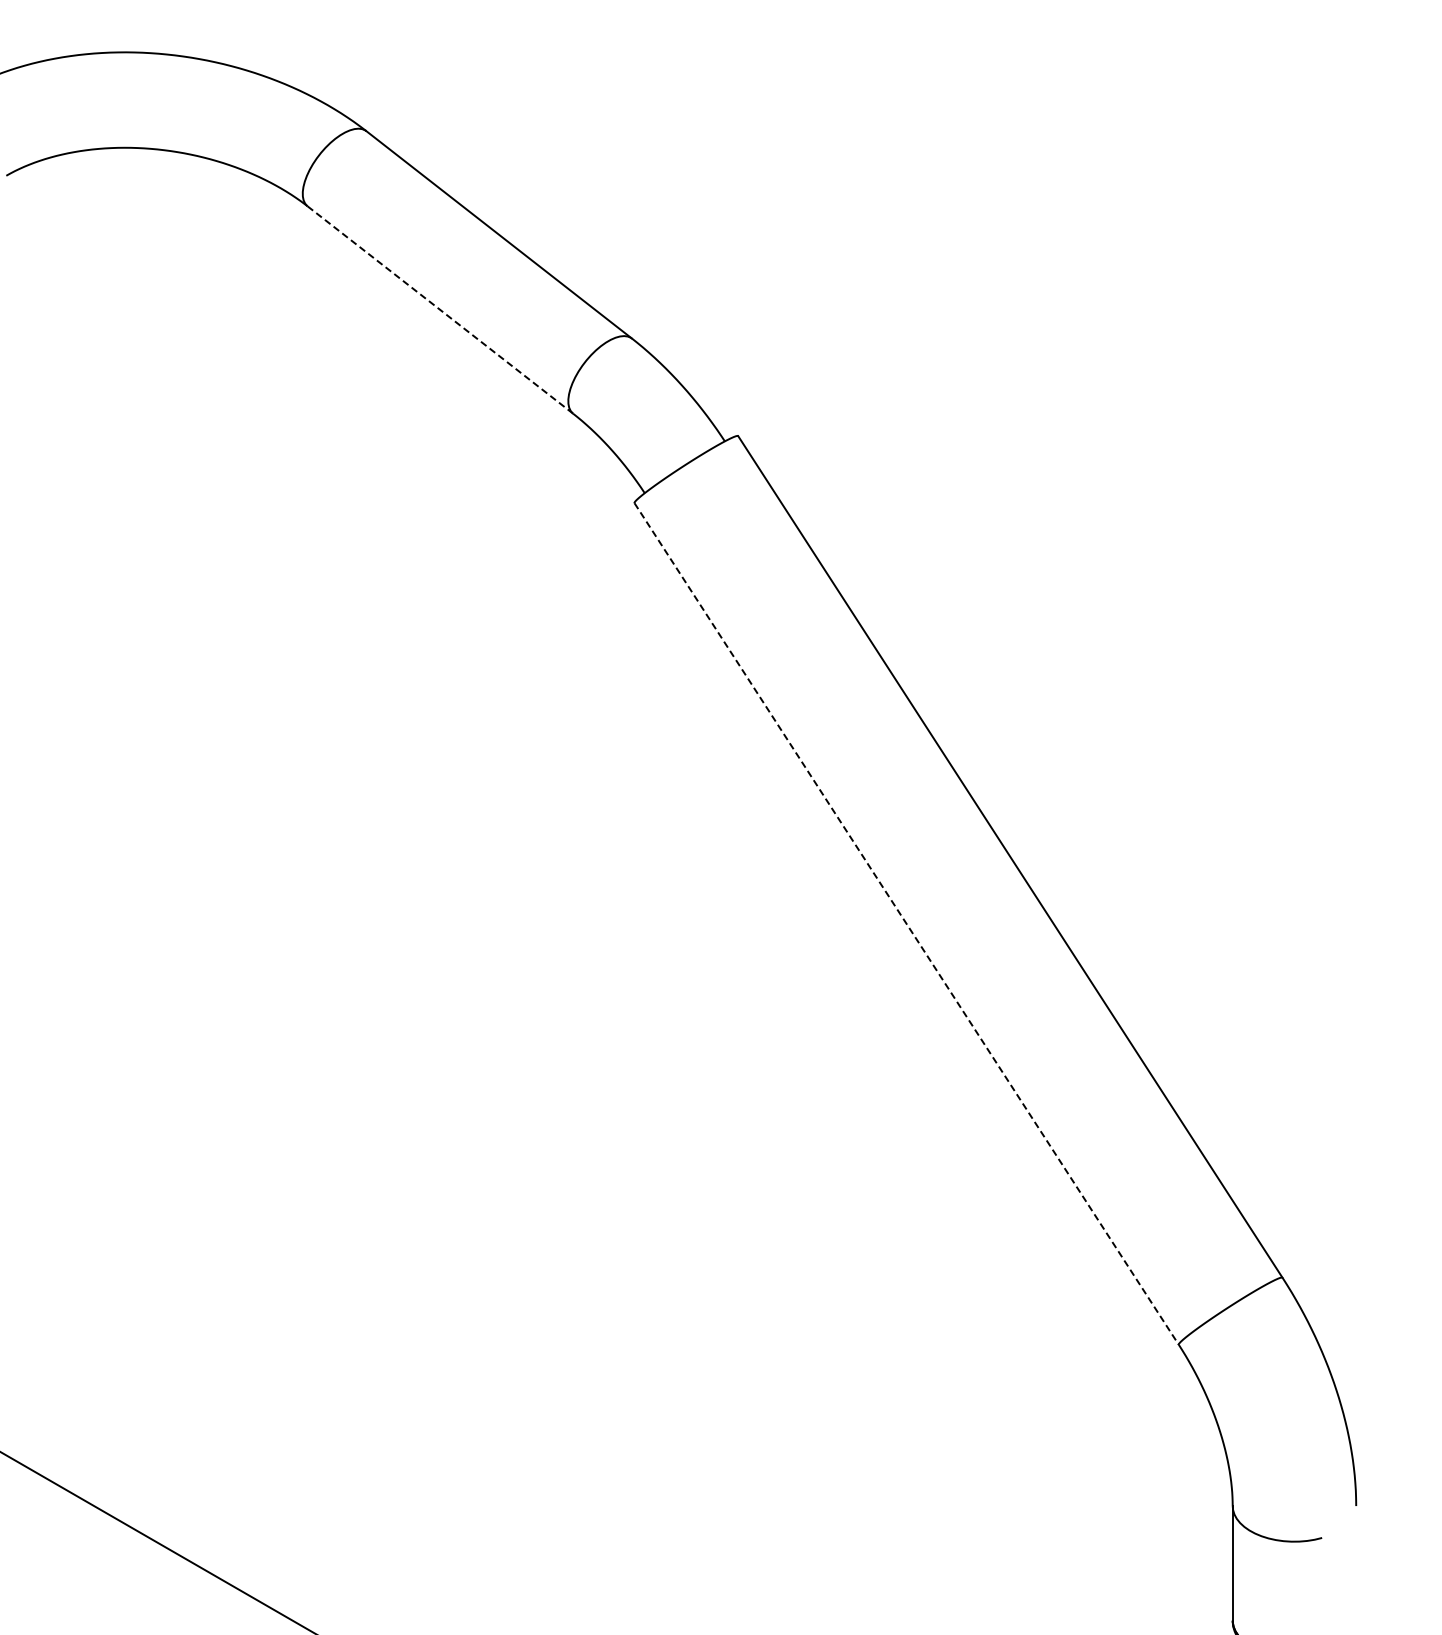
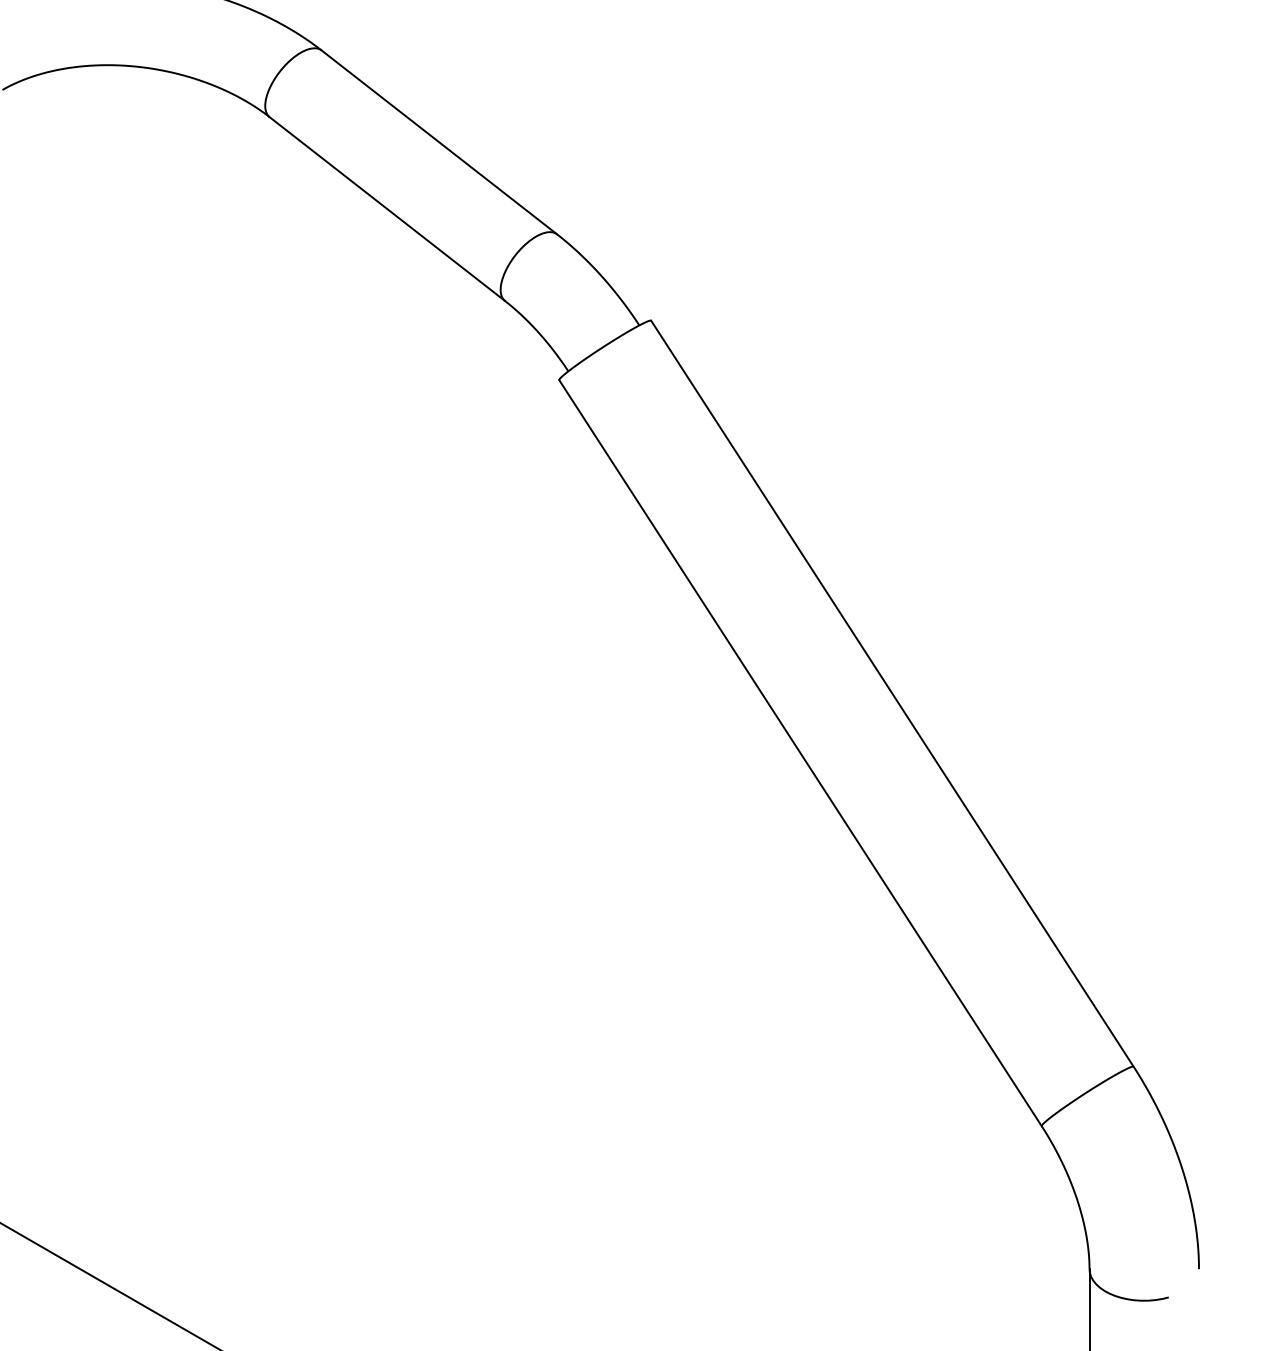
line: (440, 310) -> (387, 209), dashed -> solid
line: (906, 924) -> (800, 753), dashed -> solid

